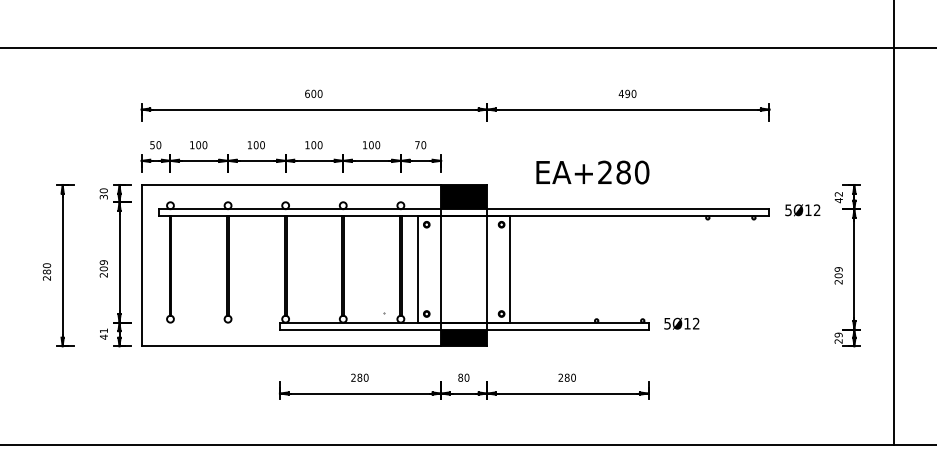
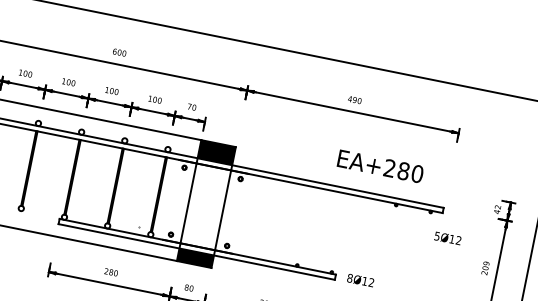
text: (592, 172) -> (380, 166), moved
text: (802, 210) -> (447, 238), moved
line: (418, 269) -> (171, 200), removed
line: (510, 269) -> (240, 213), removed
text: (667, 323) -> (350, 278), 5Ø12 -> 8Ø12

